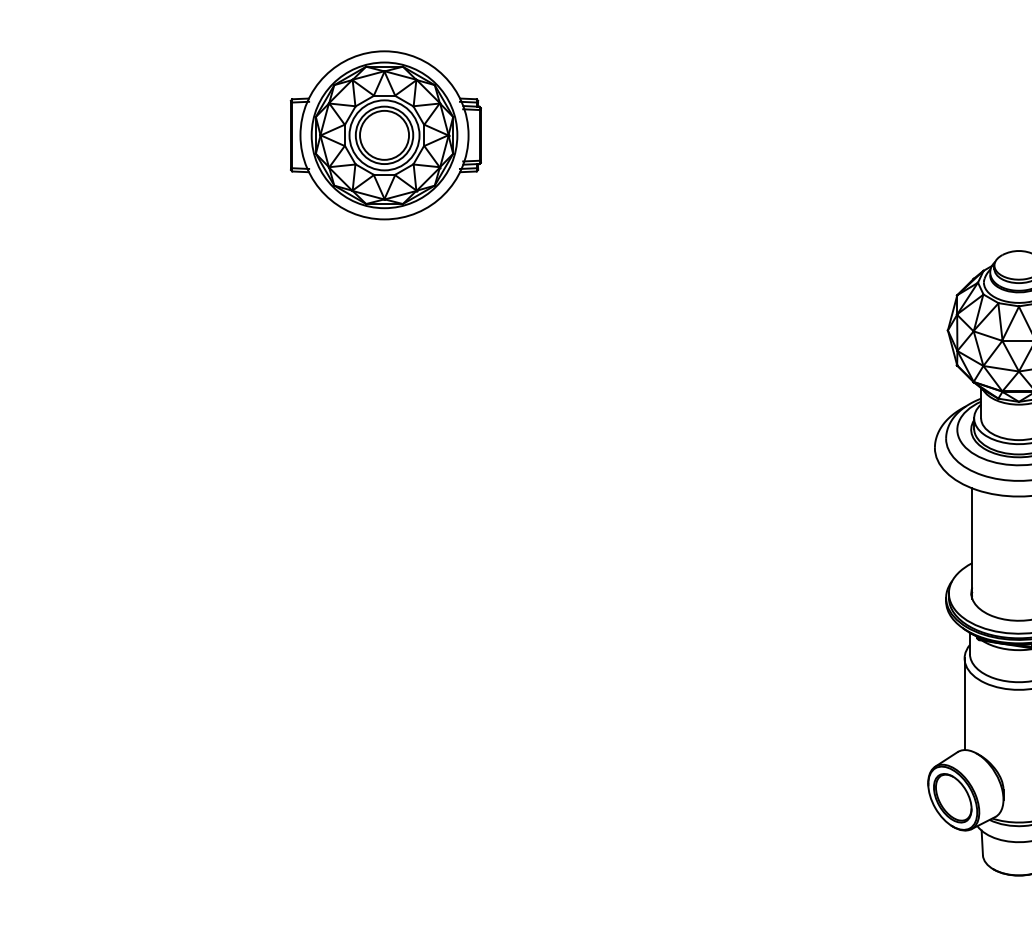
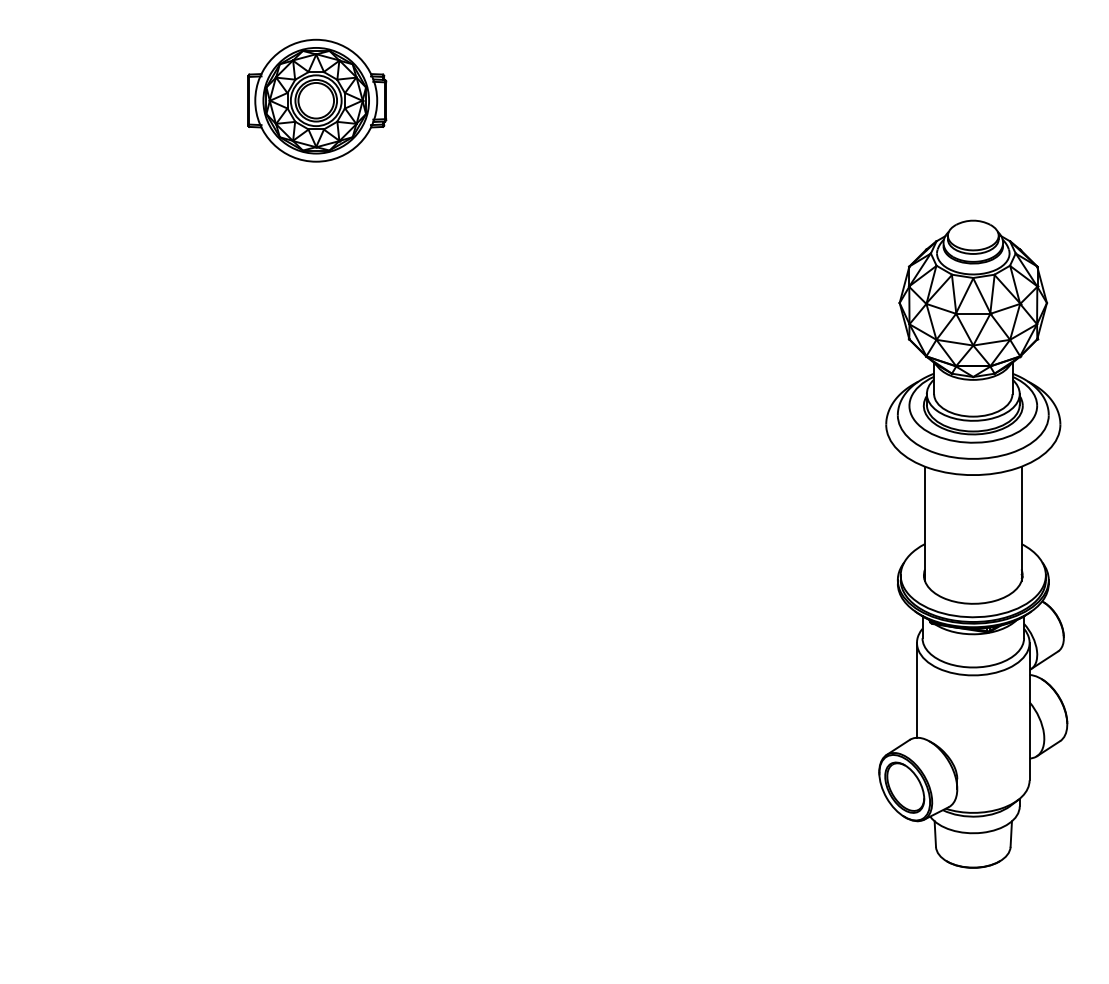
part: (385, 135) -> (316, 100), size x0.7

